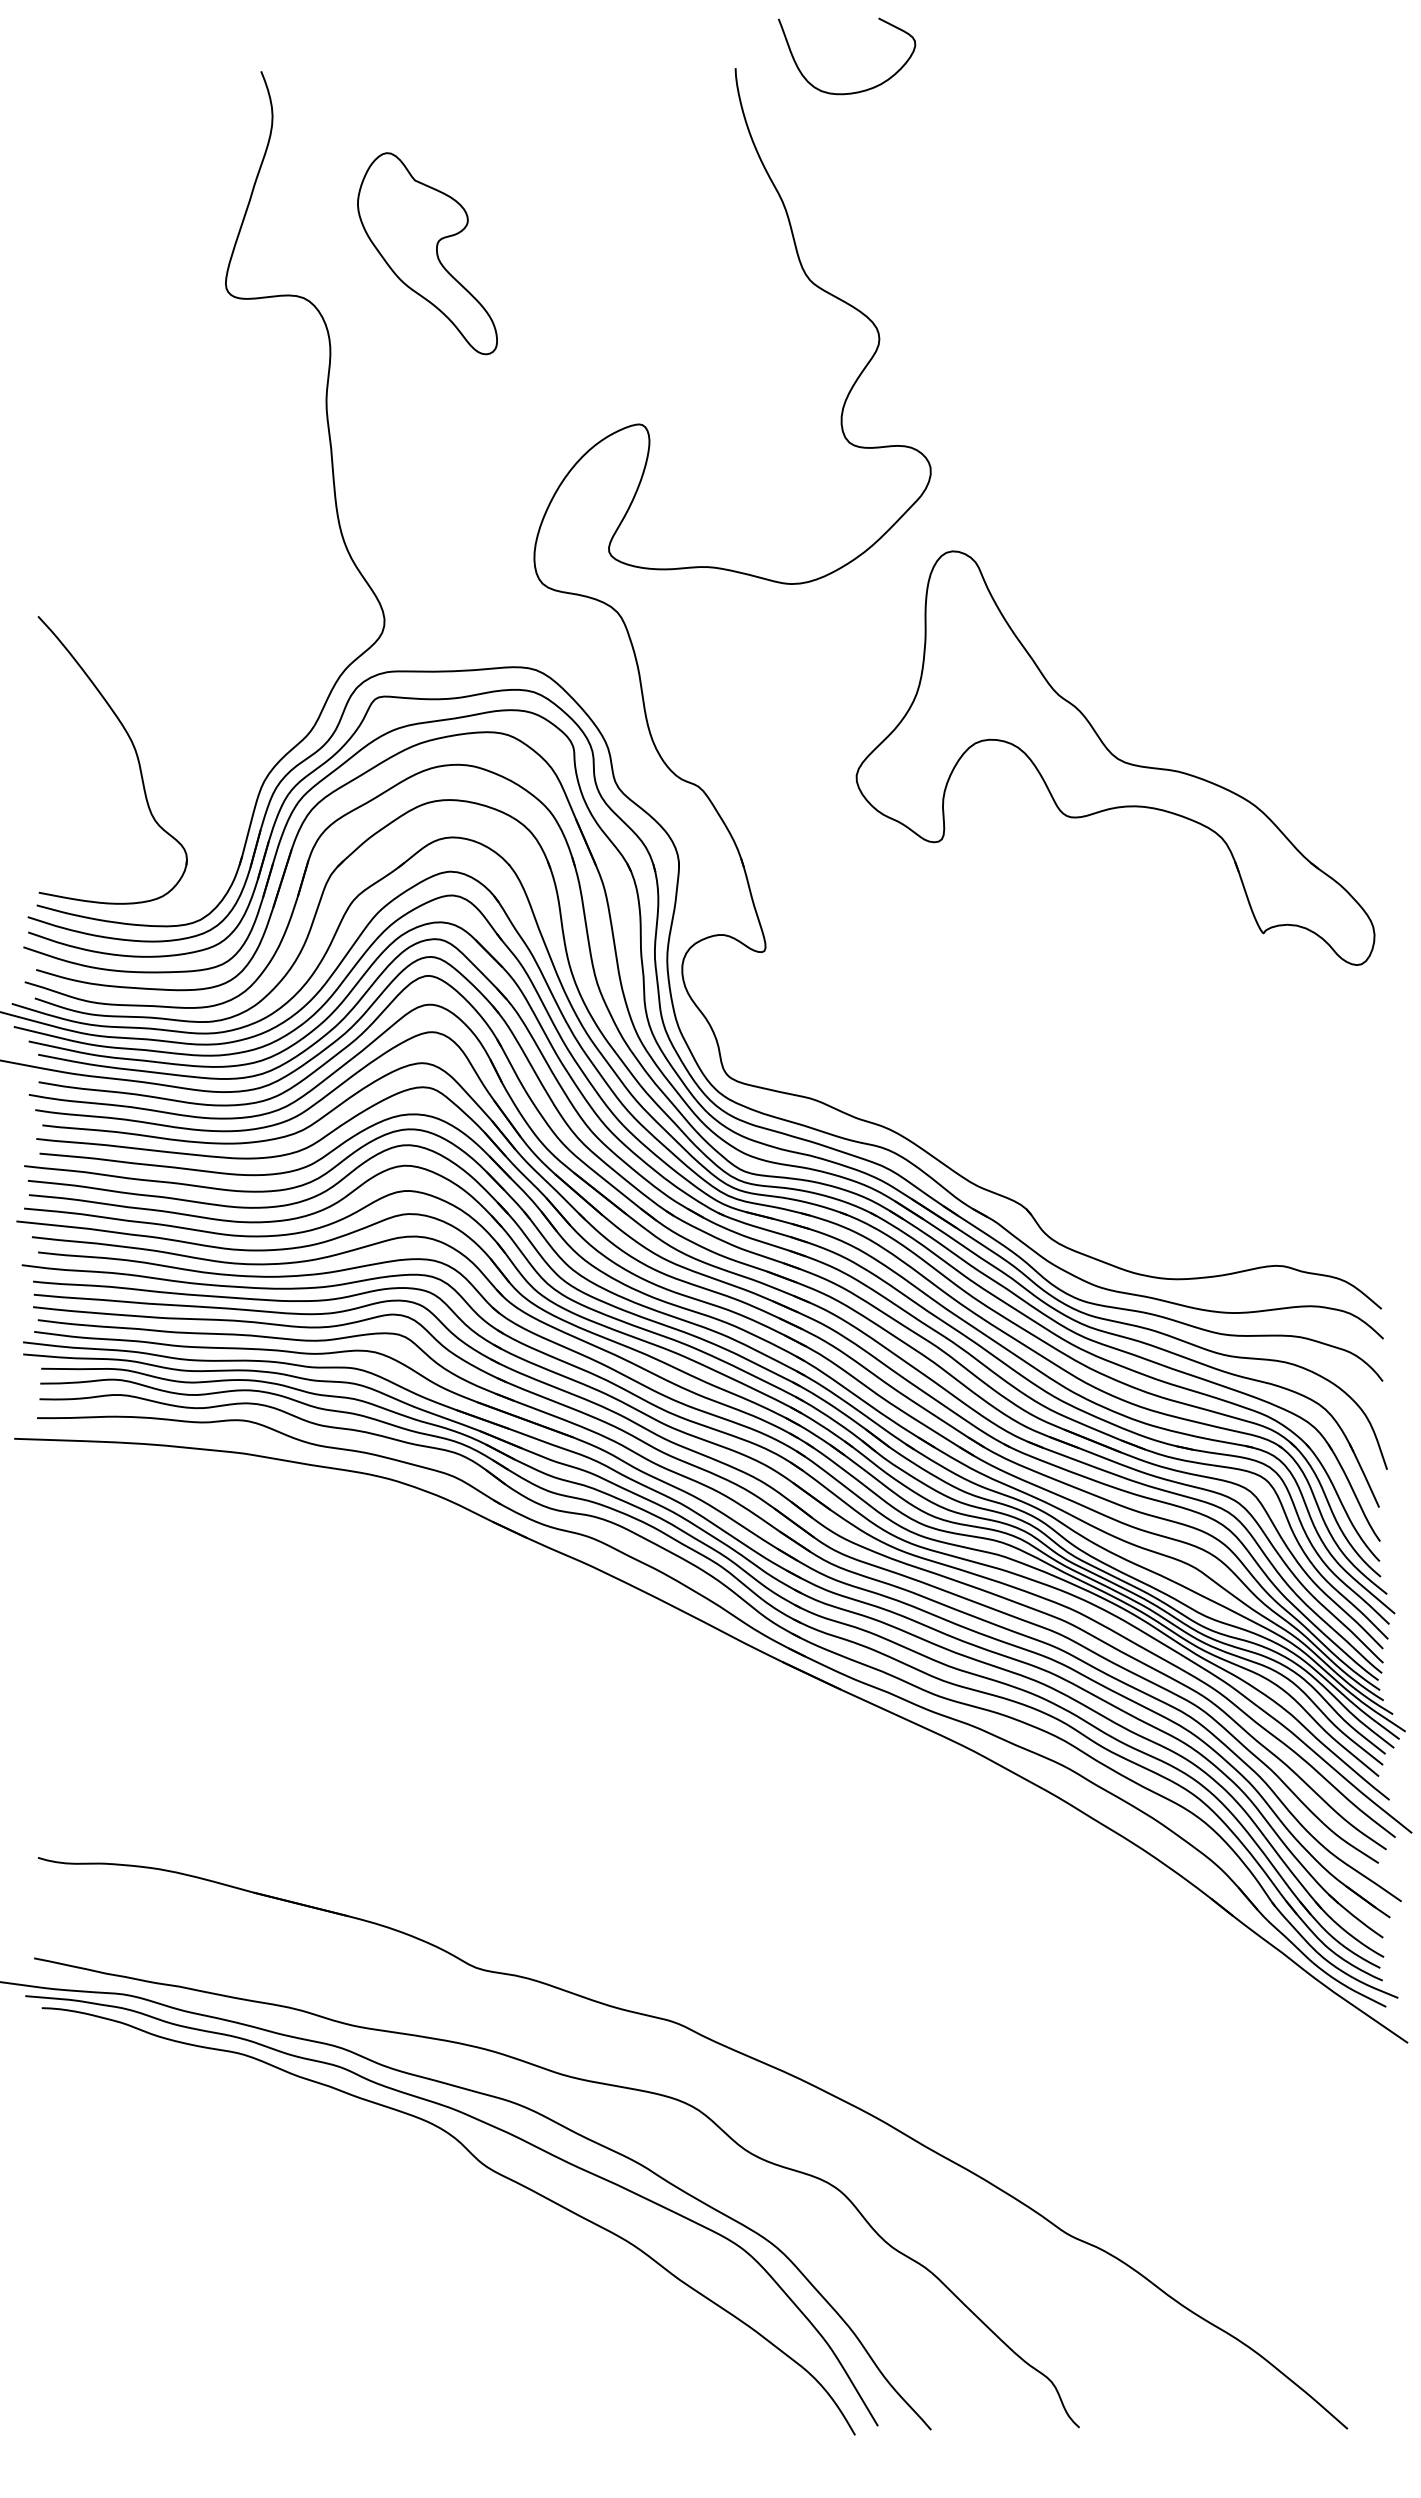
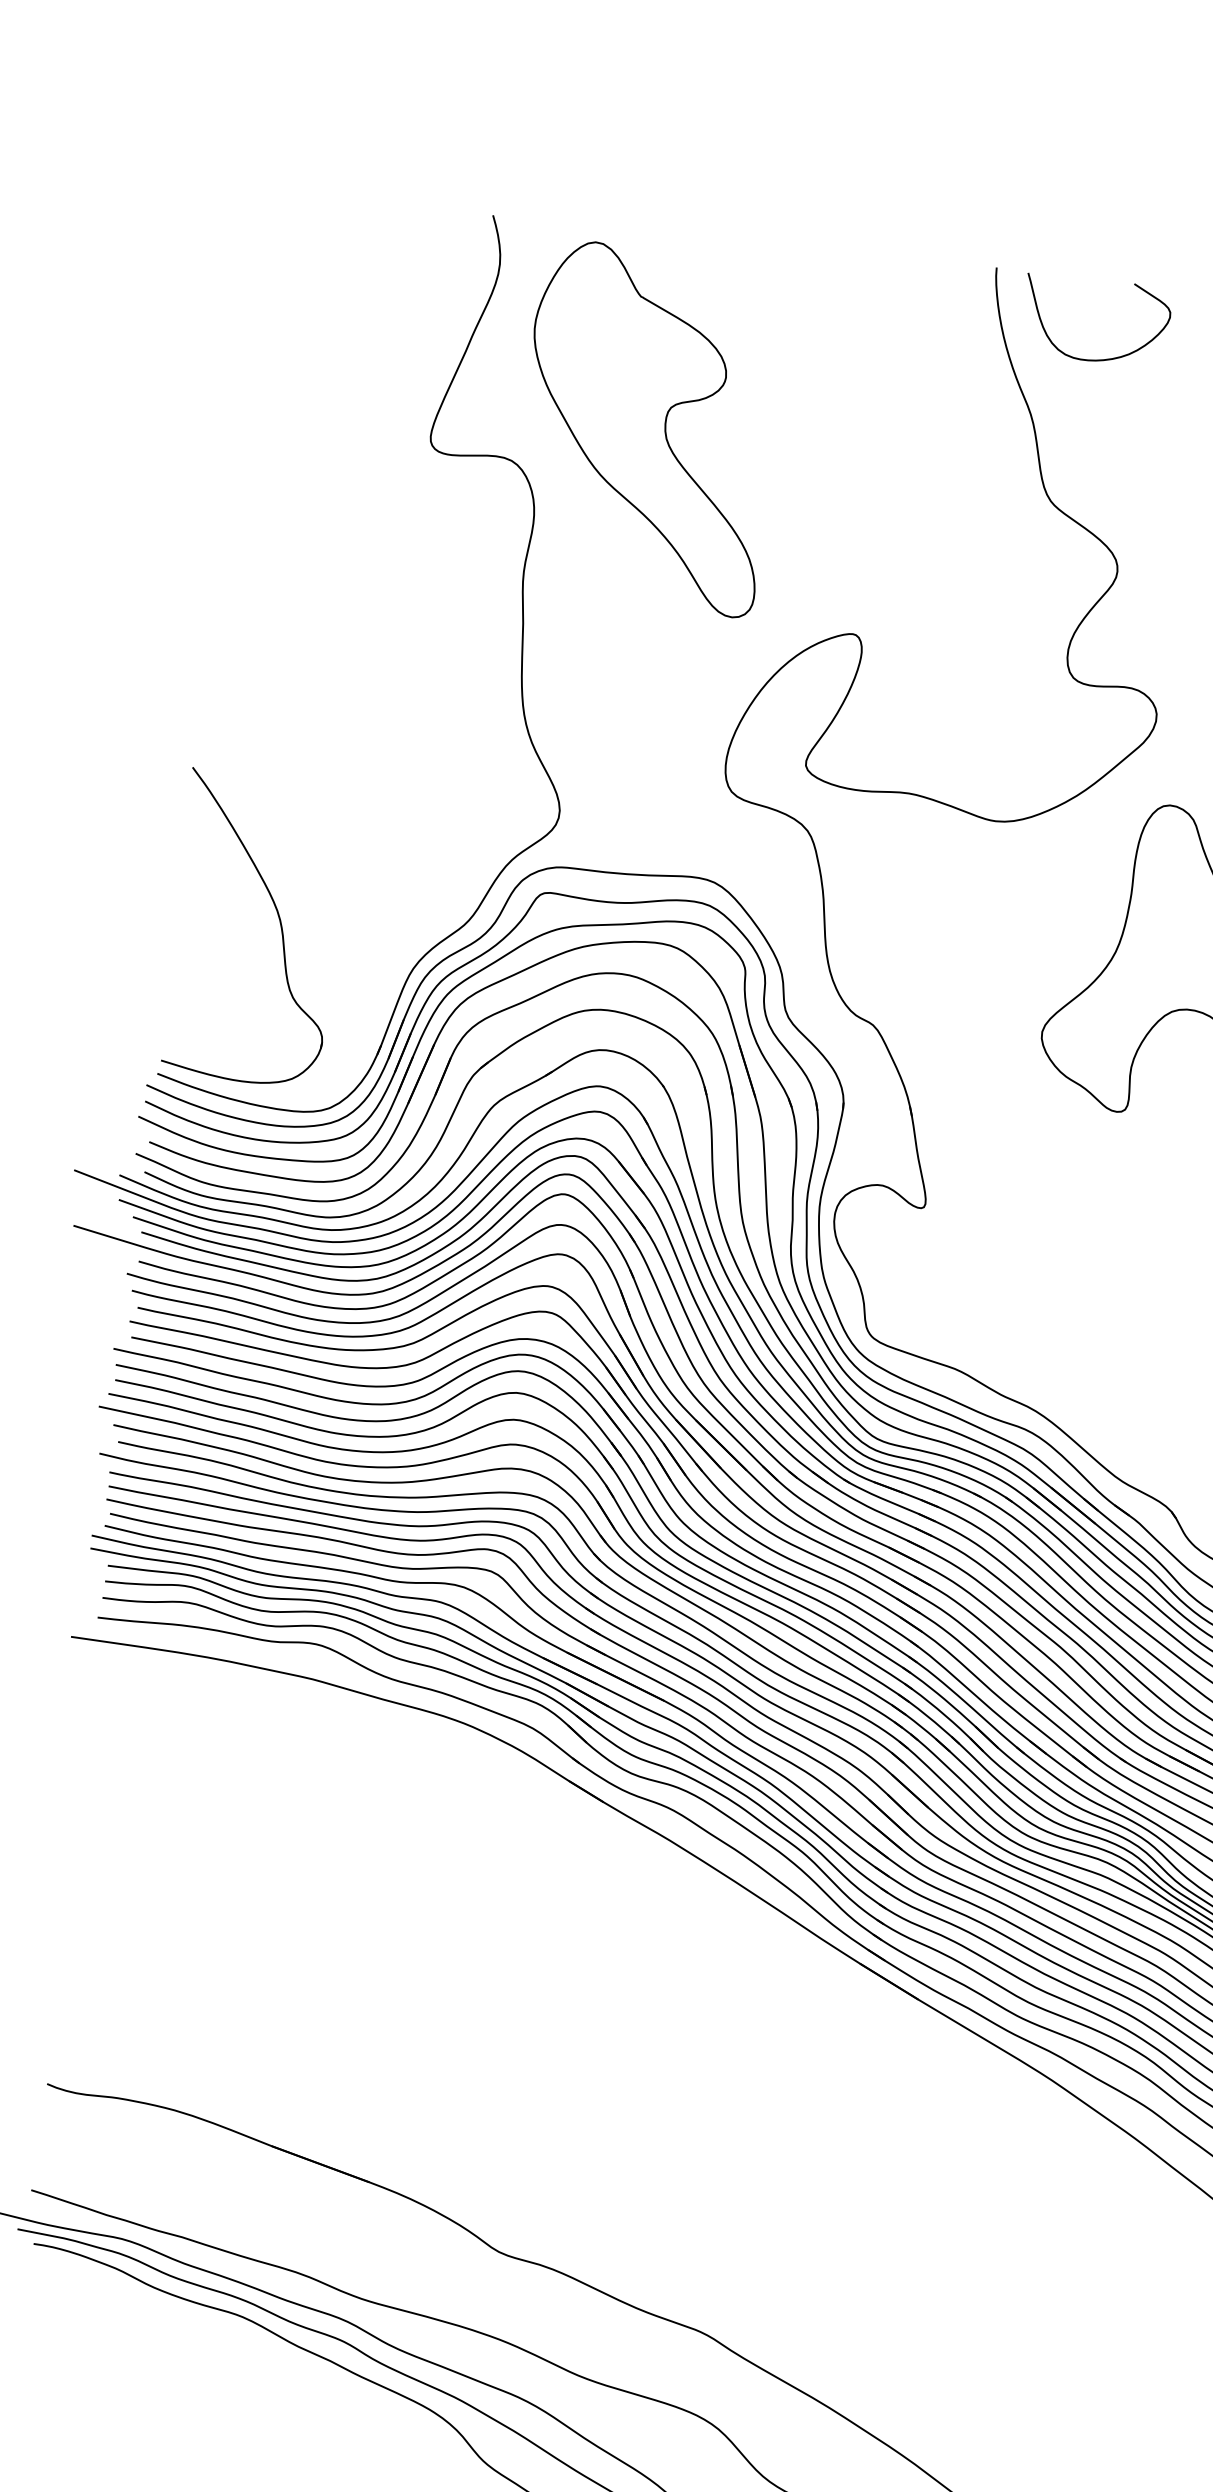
curve: (848, 92) -> (1093, 359), moved
part: (427, 253) -> (648, 428), size x1.67

